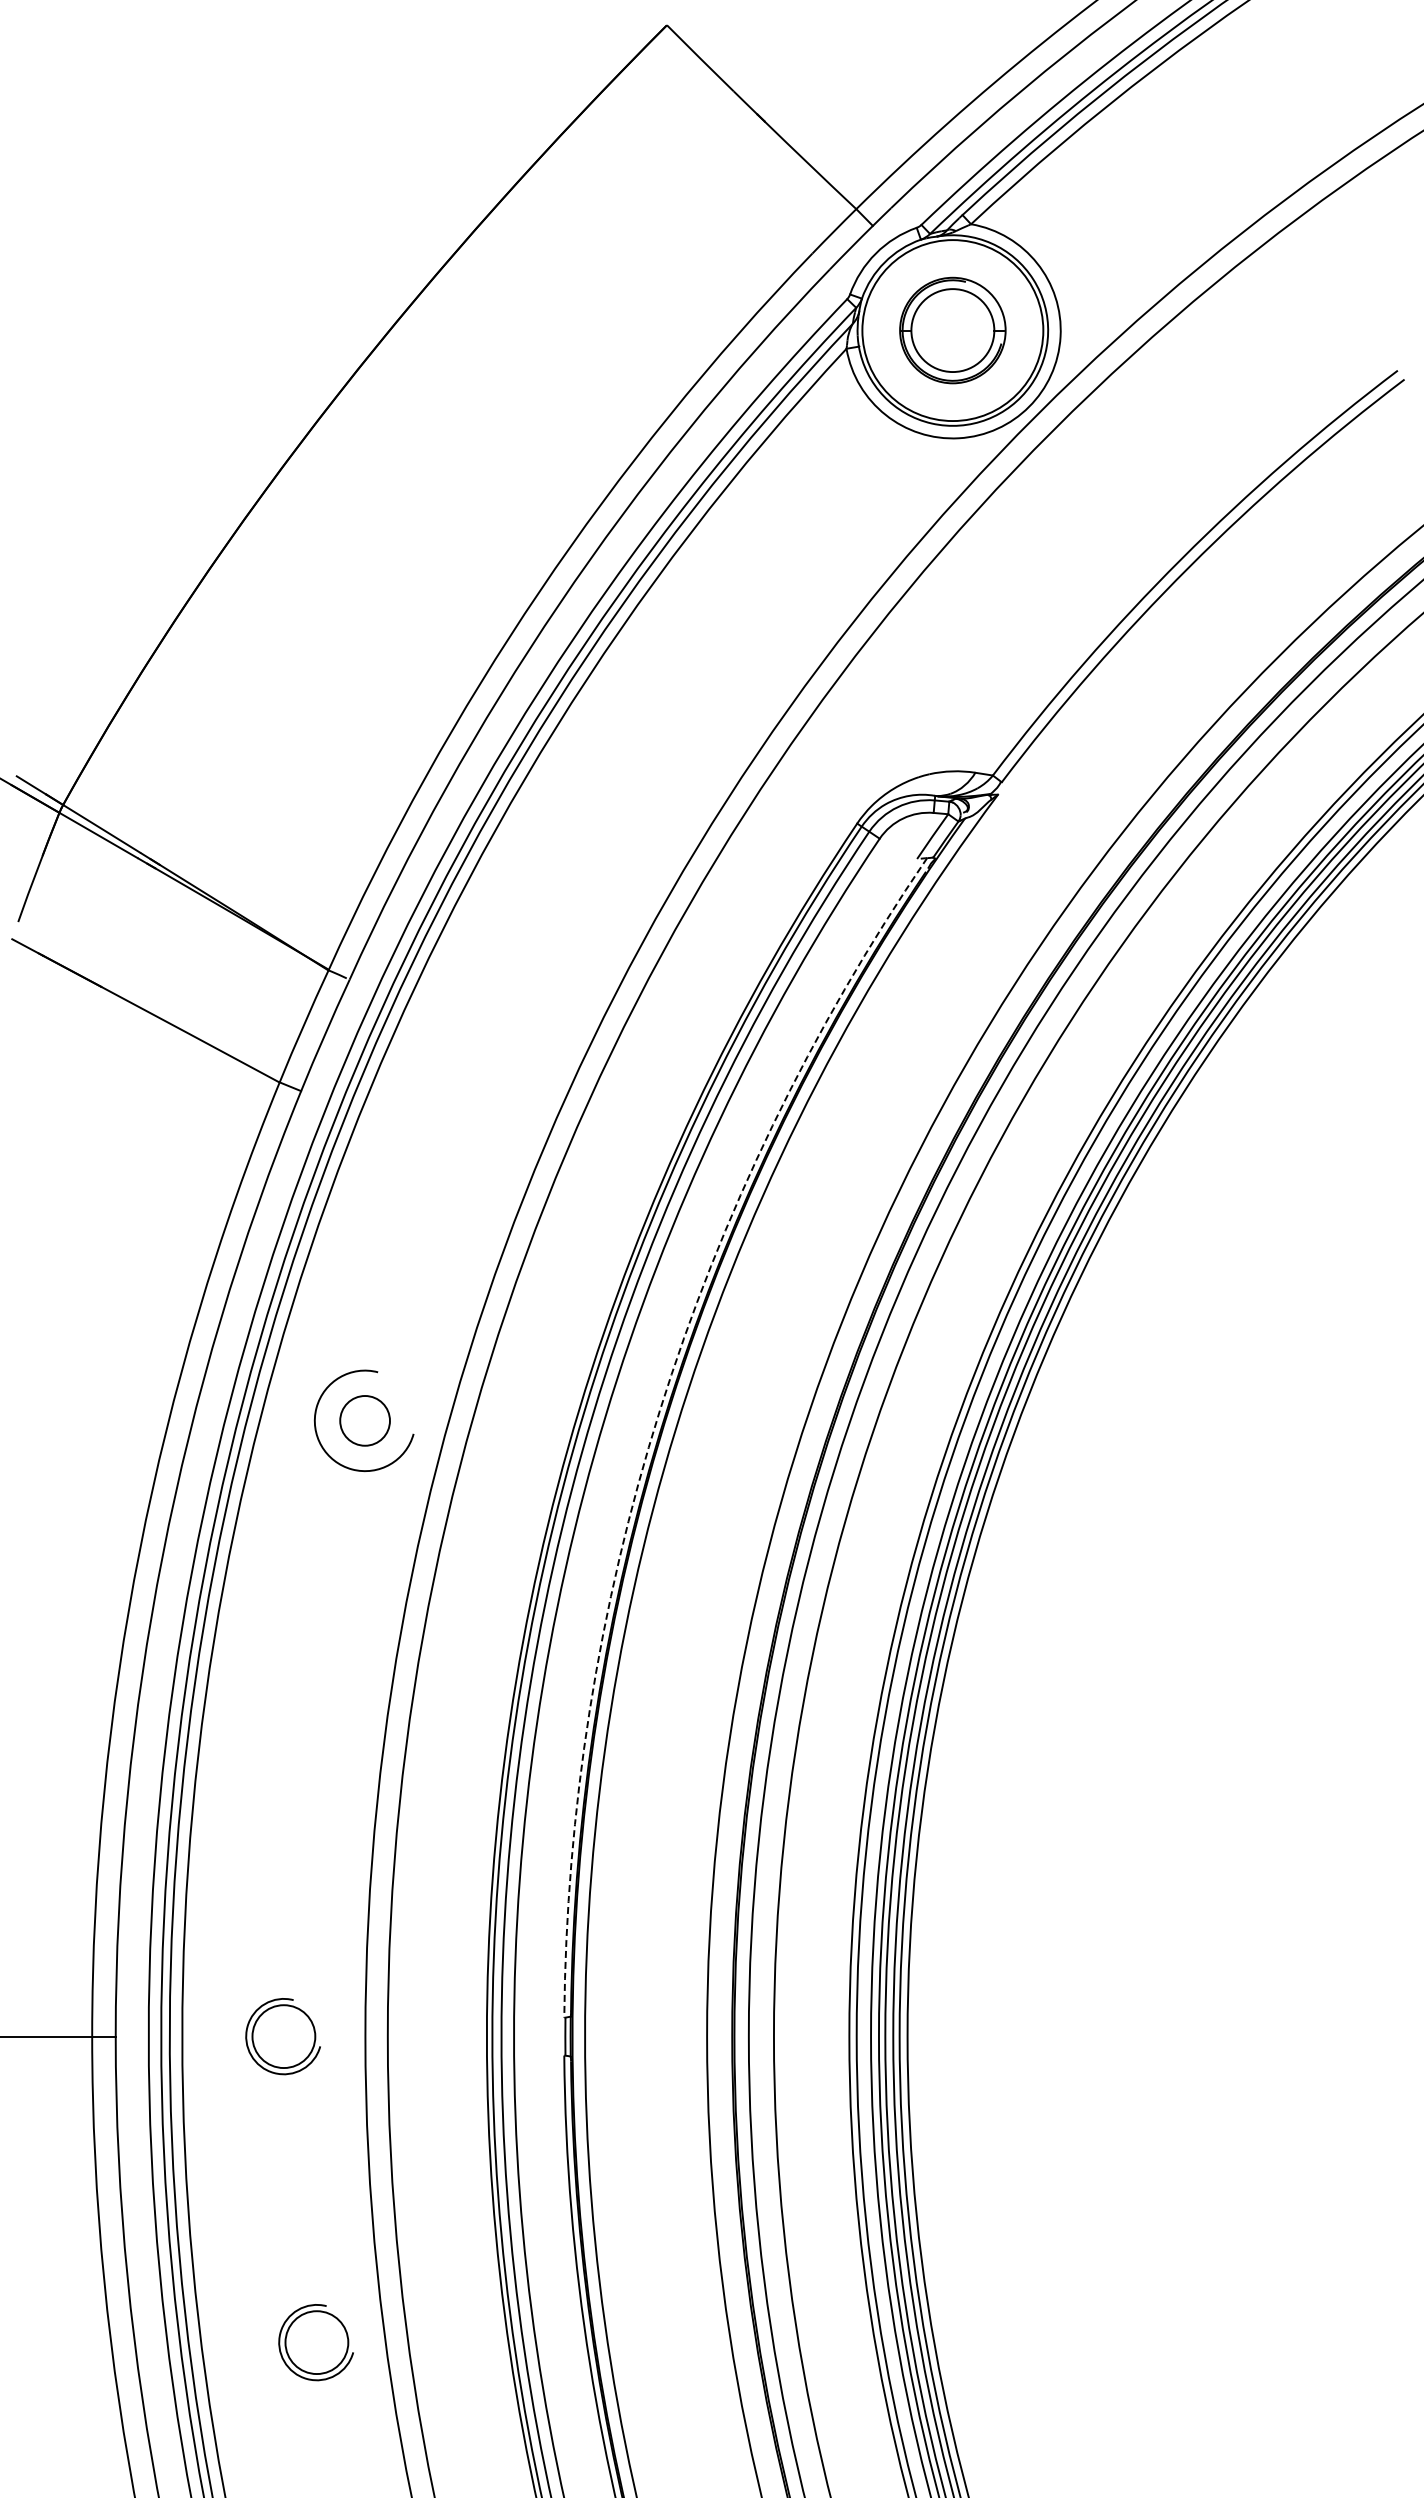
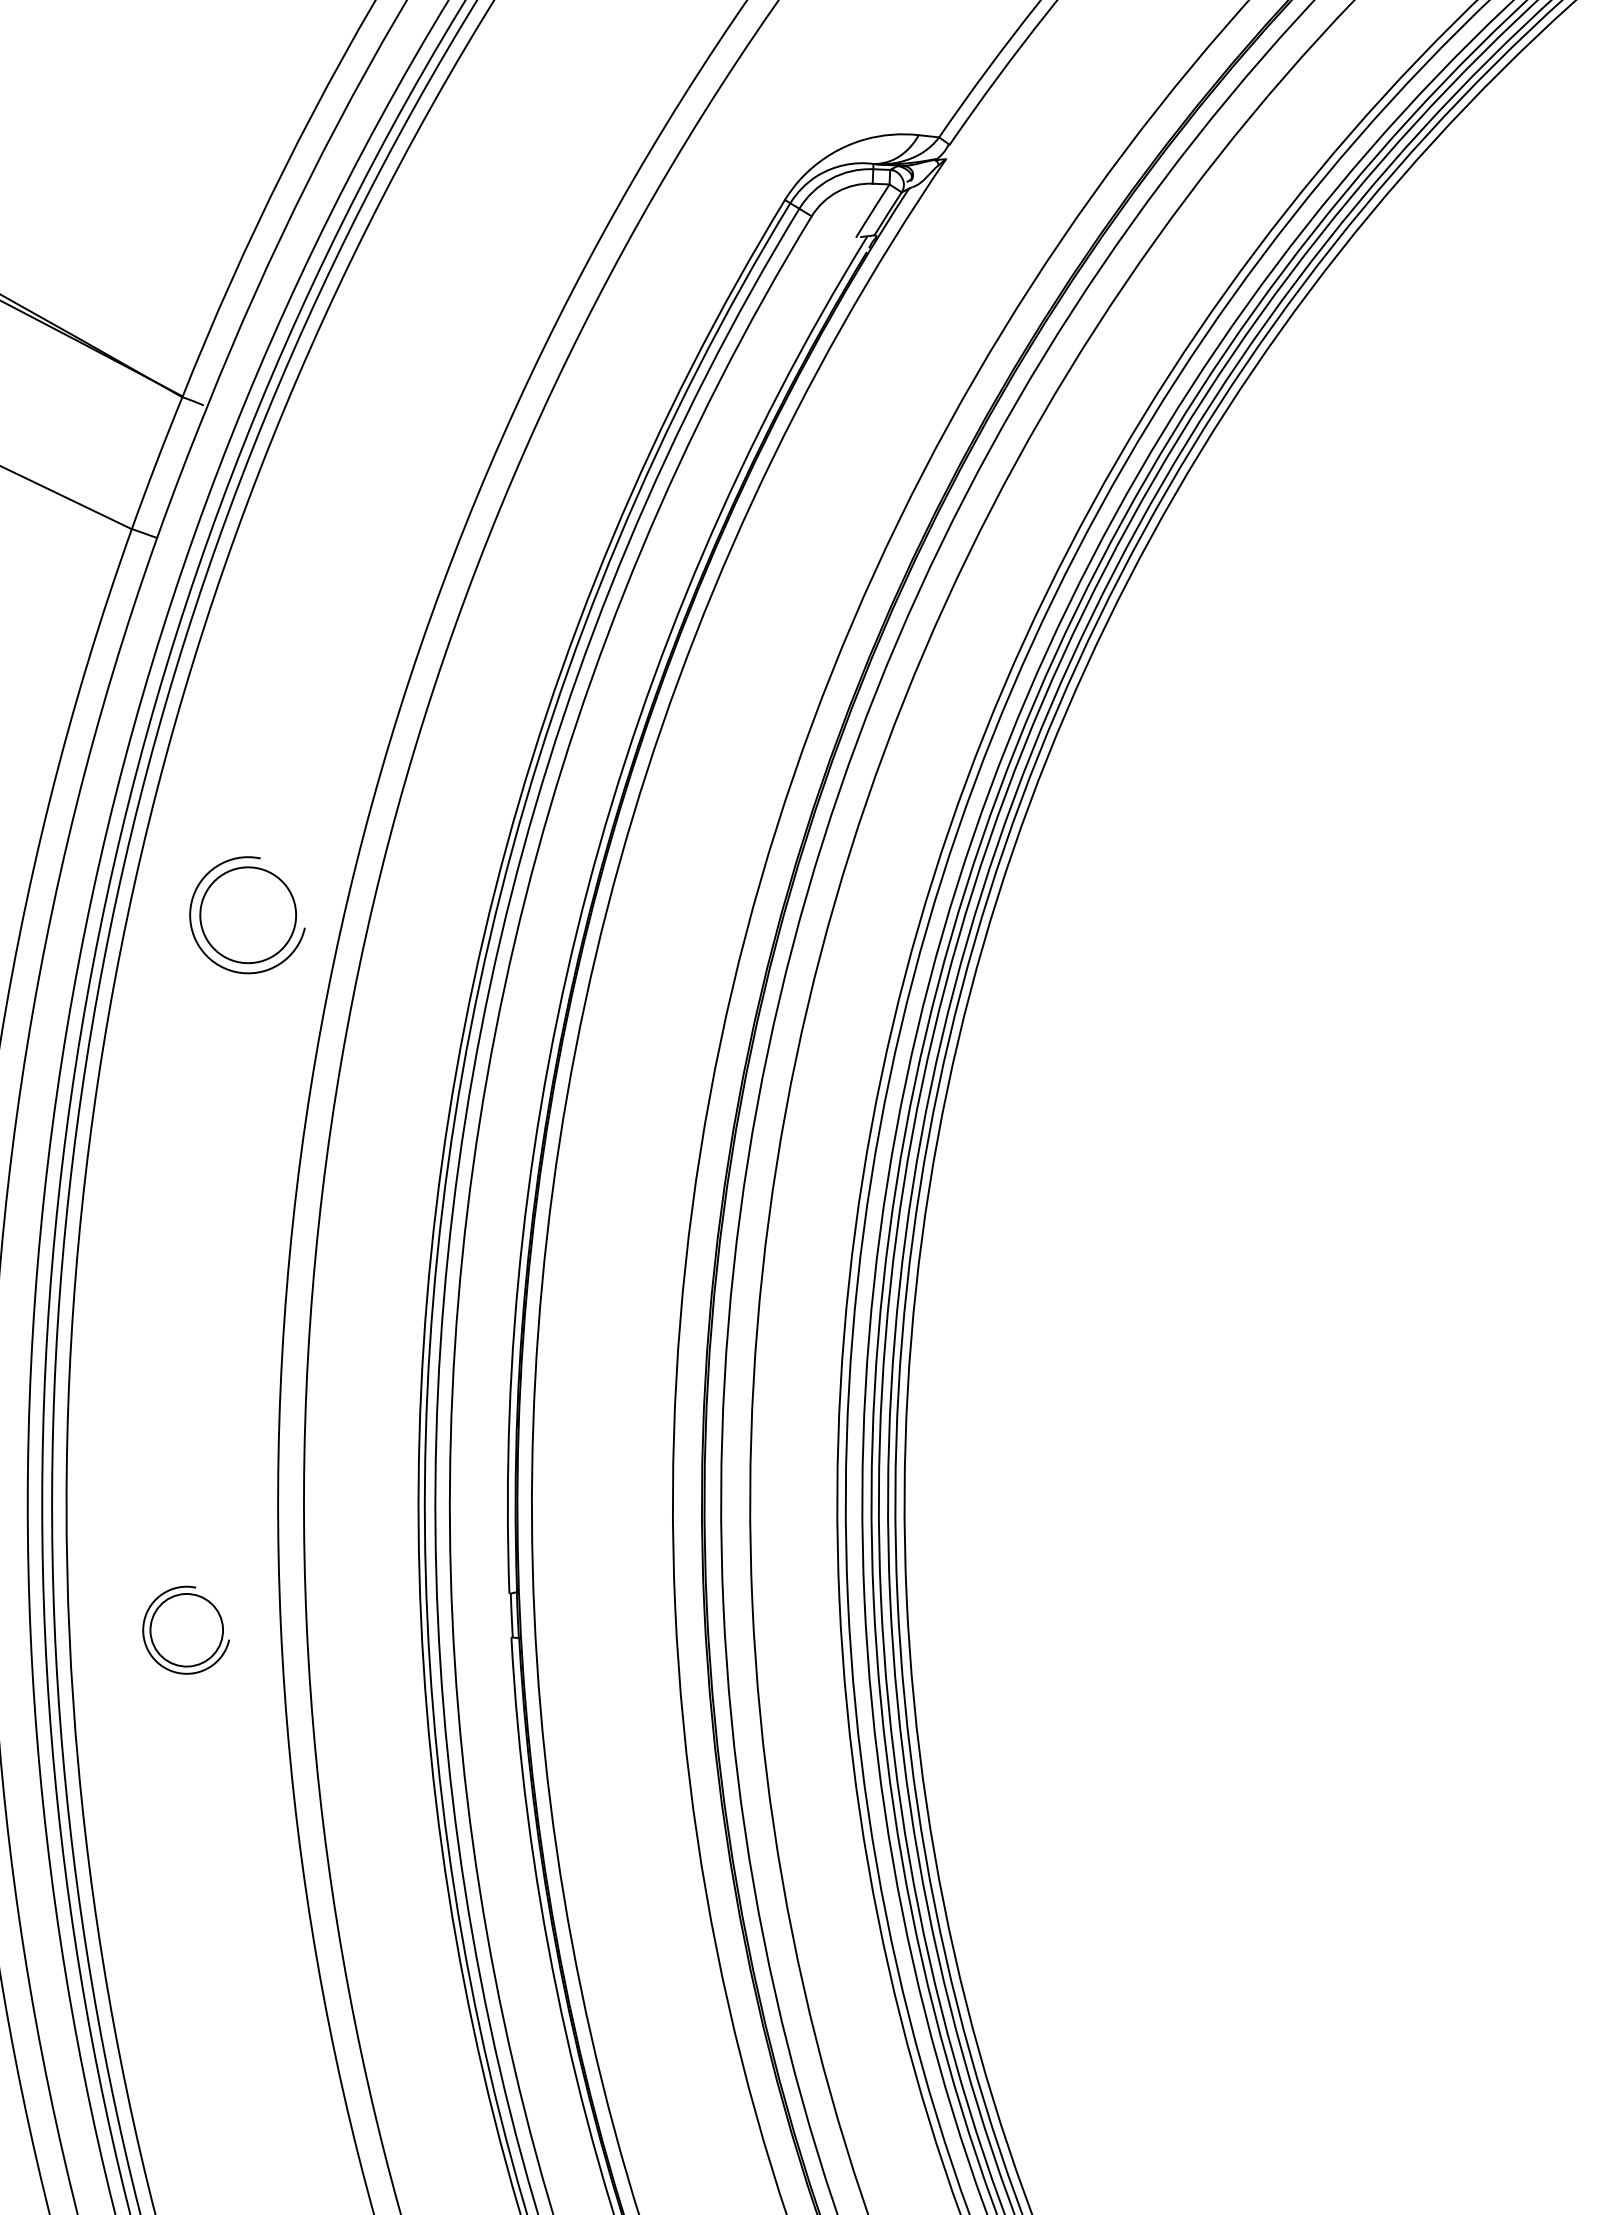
arc: (659, 1410) -> (587, 887), dashed -> solid
circle: (364, 1420) -> (247, 914), size x1.67
part: (315, 2342) -> (239, 1981), removed

